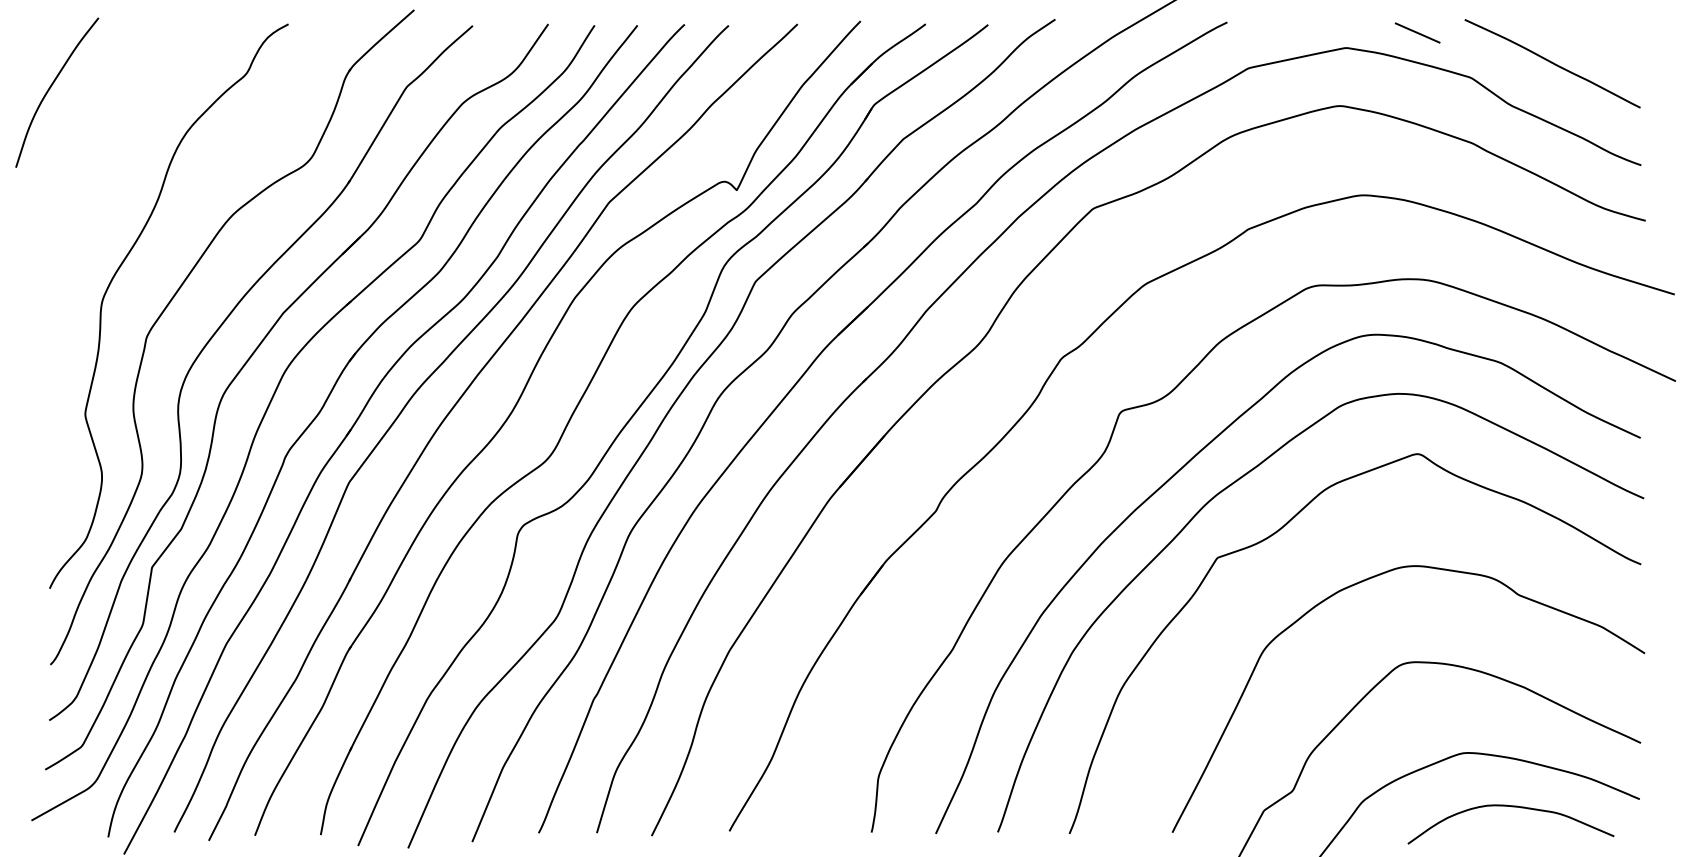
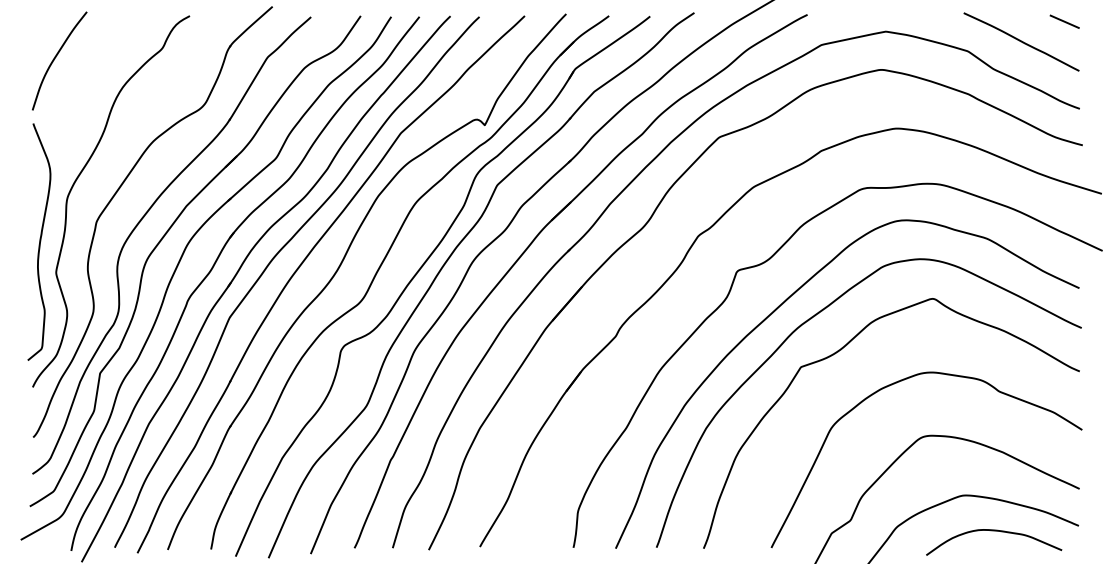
line: (1417, 32) -> (1064, 21), moved
curve: (52, 87) -> (56, 57), moved
curve: (59, 366) -> (39, 241), added

